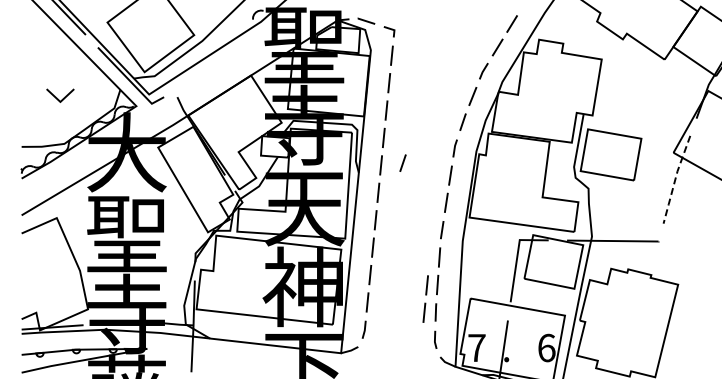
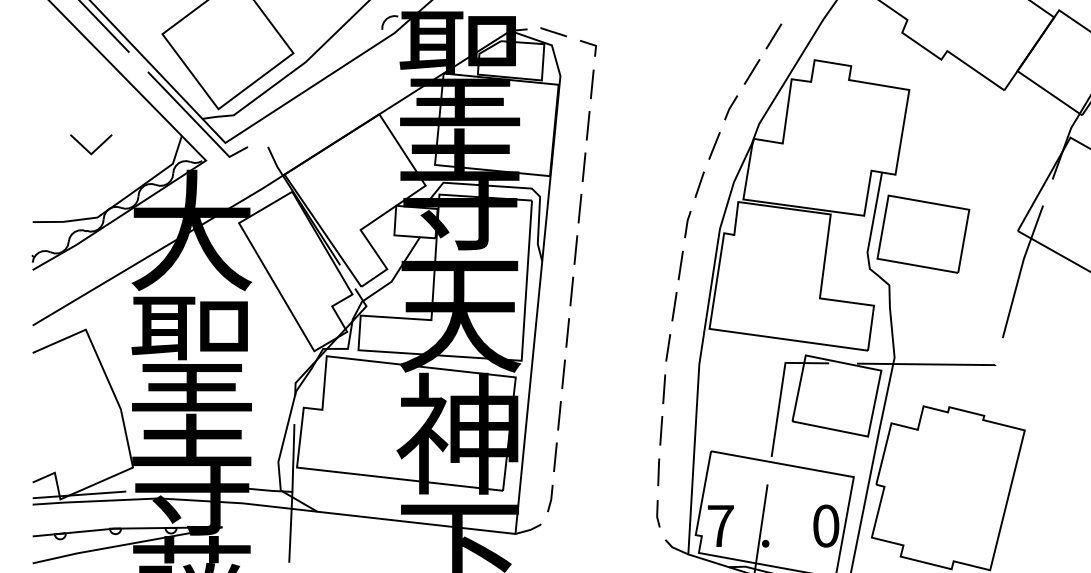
line: (402, 162) -> (608, 245), removed
line: (675, 179) -> (1020, 271), dashed -> solid
line: (425, 295) -> (642, 446), removed
text: (546, 347) -> (825, 525), 6 -> 0

